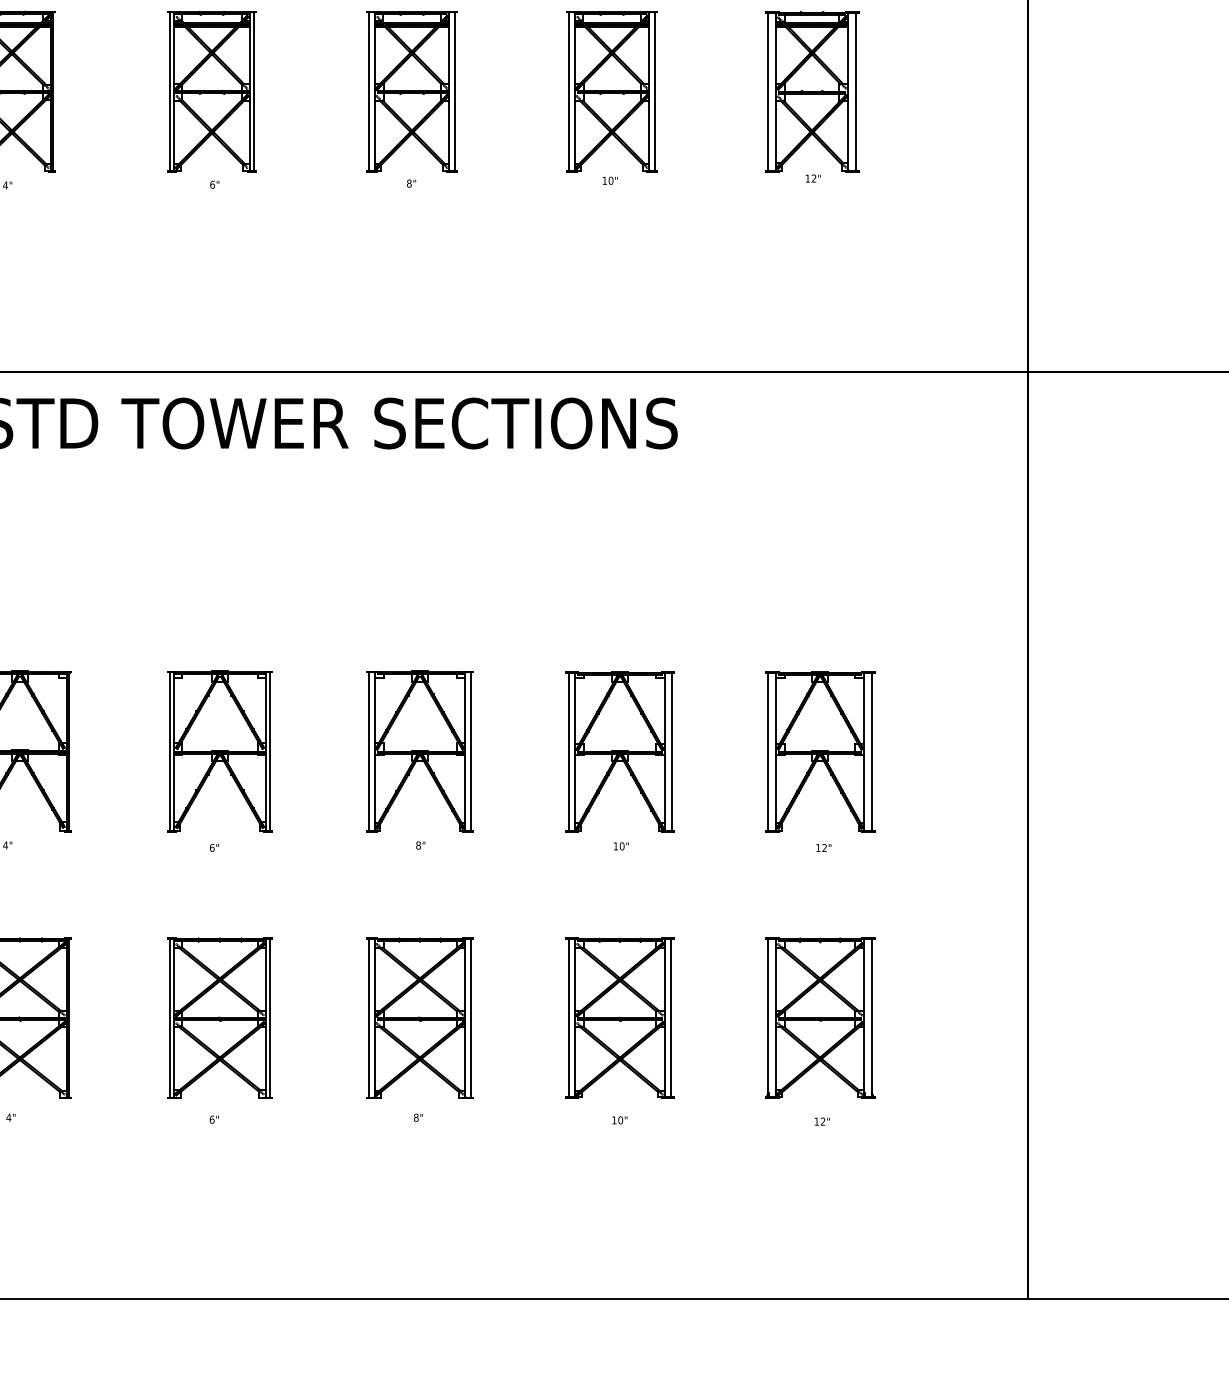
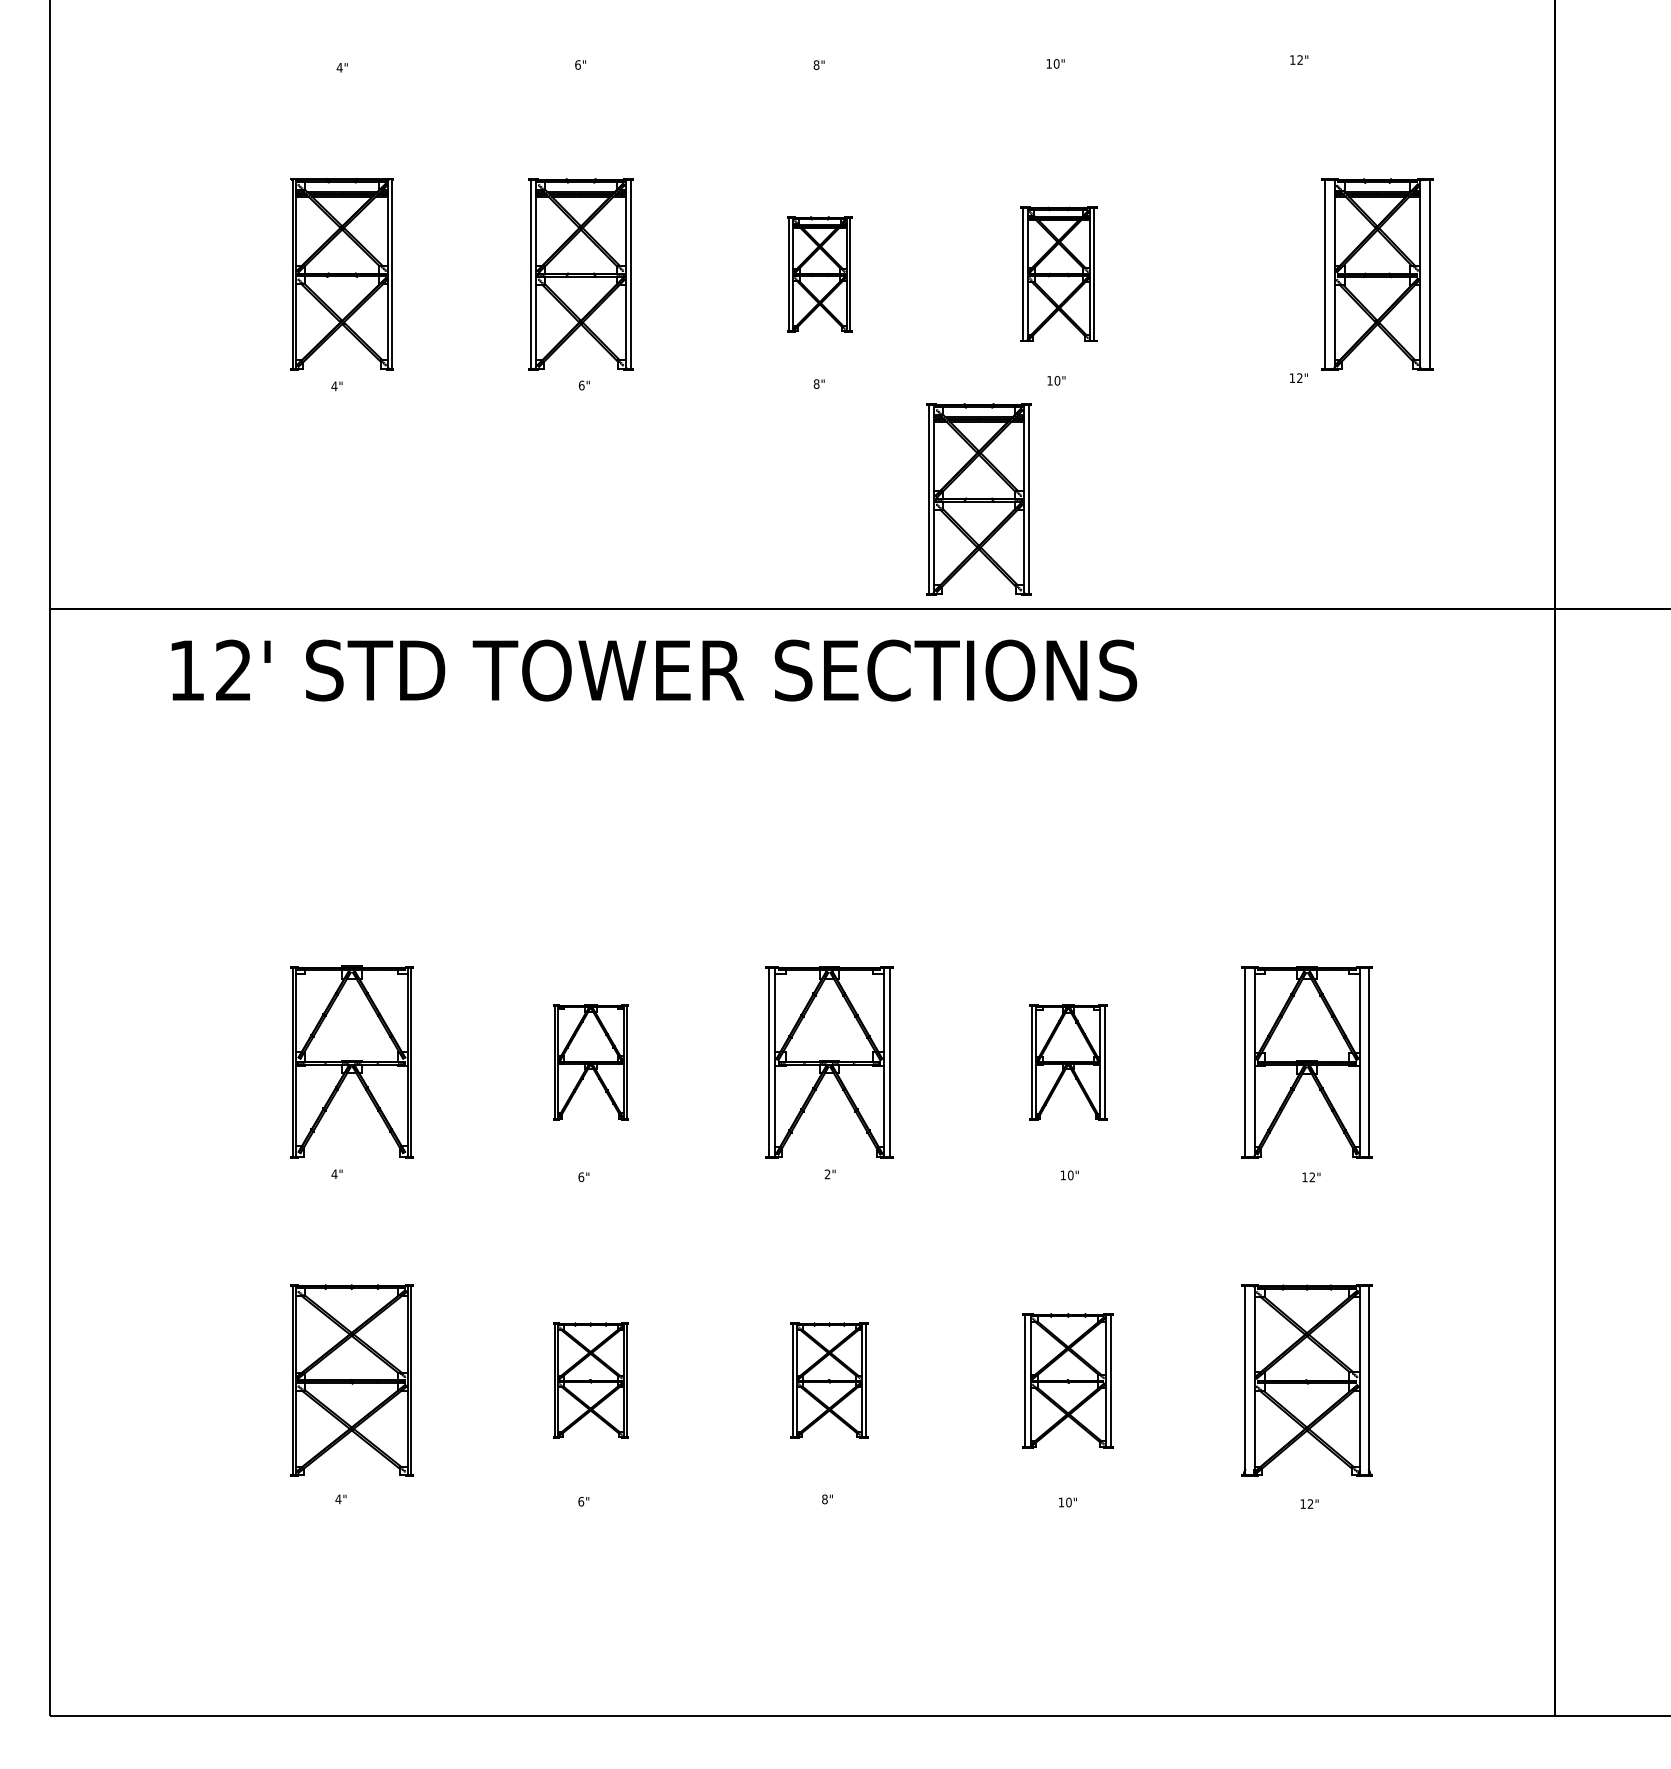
part: (411, 91) -> (819, 274), size x0.6
part: (611, 91) -> (1058, 274), size x0.7
part: (812, 91) -> (1377, 274), moved
part: (544, 280) -> (978, 499), added
part: (219, 751) -> (590, 1062), size x0.6
part: (620, 751) -> (1068, 1062), size x0.6
text: (418, 845) -> (827, 1174), 8" -> 2"
part: (219, 1018) -> (590, 1380), size x0.6
part: (420, 1018) -> (829, 1380), size x0.6
part: (620, 1018) -> (1068, 1380), size x0.7

